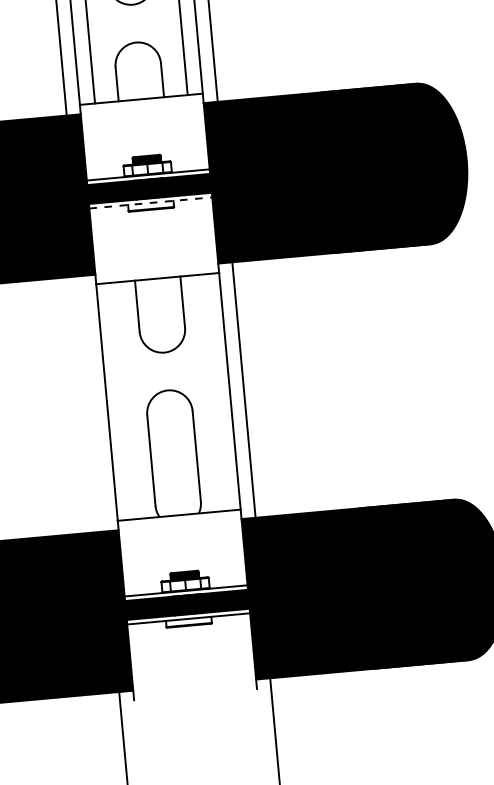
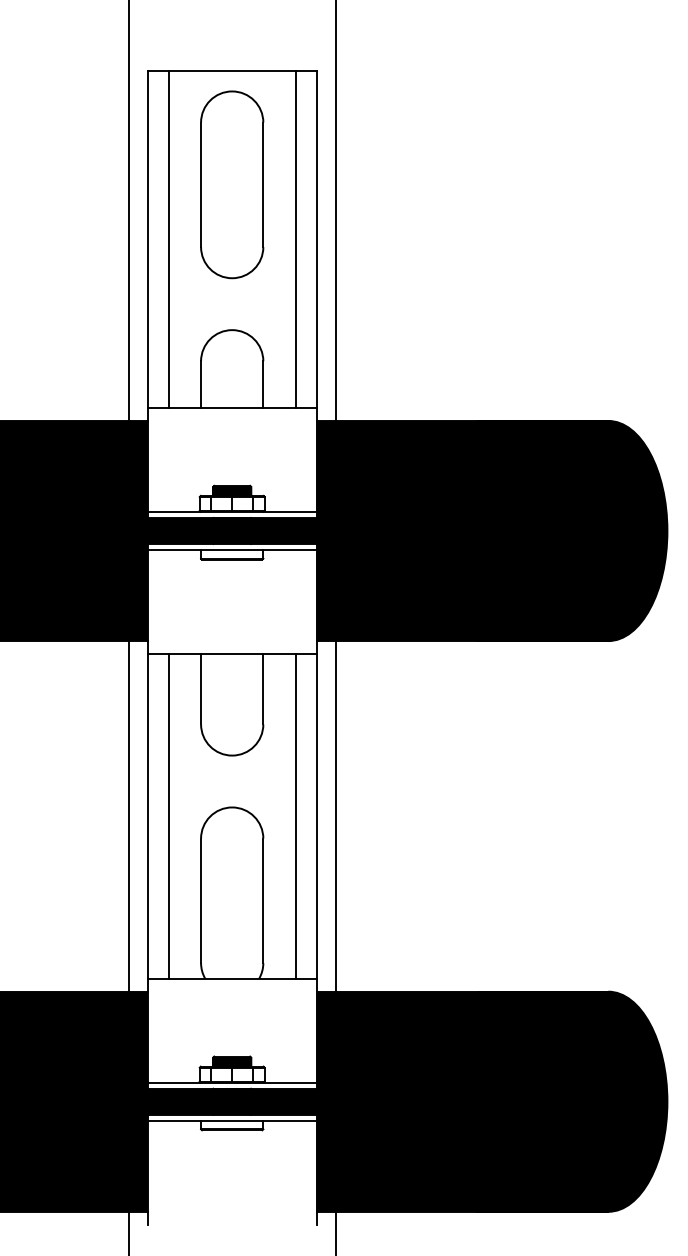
line: (151, 203) -> (232, 550), dashed -> solid
line: (214, 392) -> (295, 816), added
line: (122, 401) -> (168, 816), added
line: (92, 403) -> (128, 816), added

